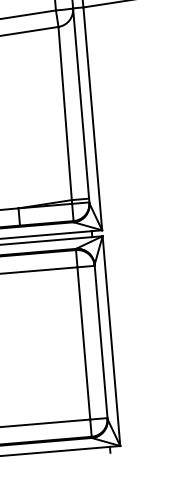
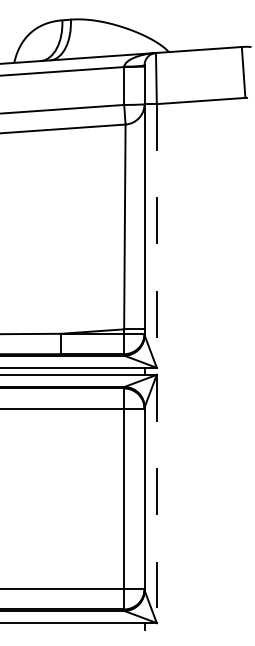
line: (92, 118) -> (156, 235), solid -> dashed
line: (111, 341) -> (156, 499), solid -> dashed

